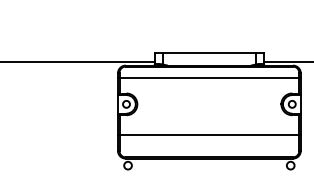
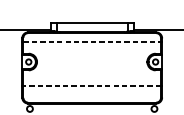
line: (209, 78) -> (92, 42), solid -> dashed
line: (209, 135) -> (92, 85), solid -> dashed

